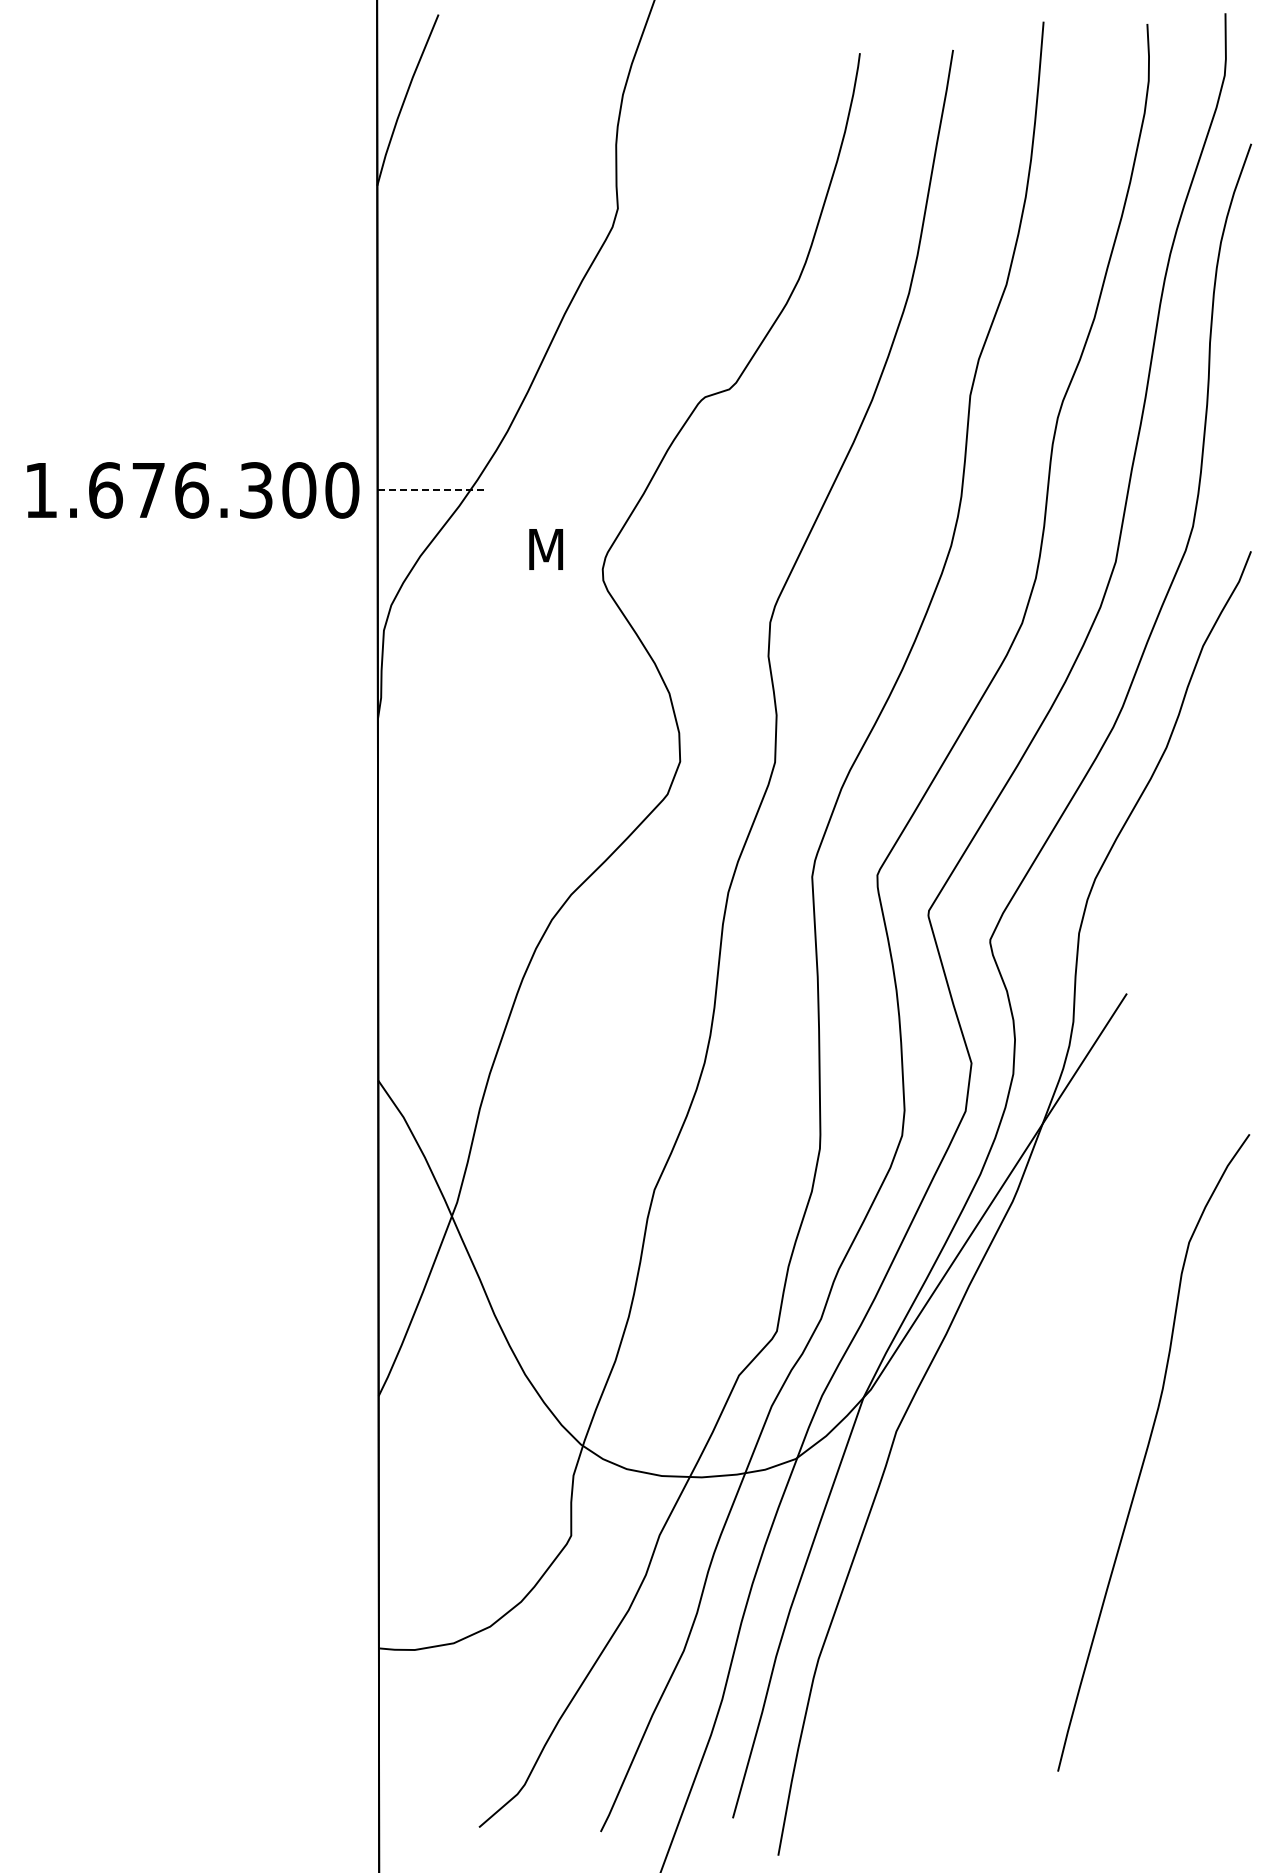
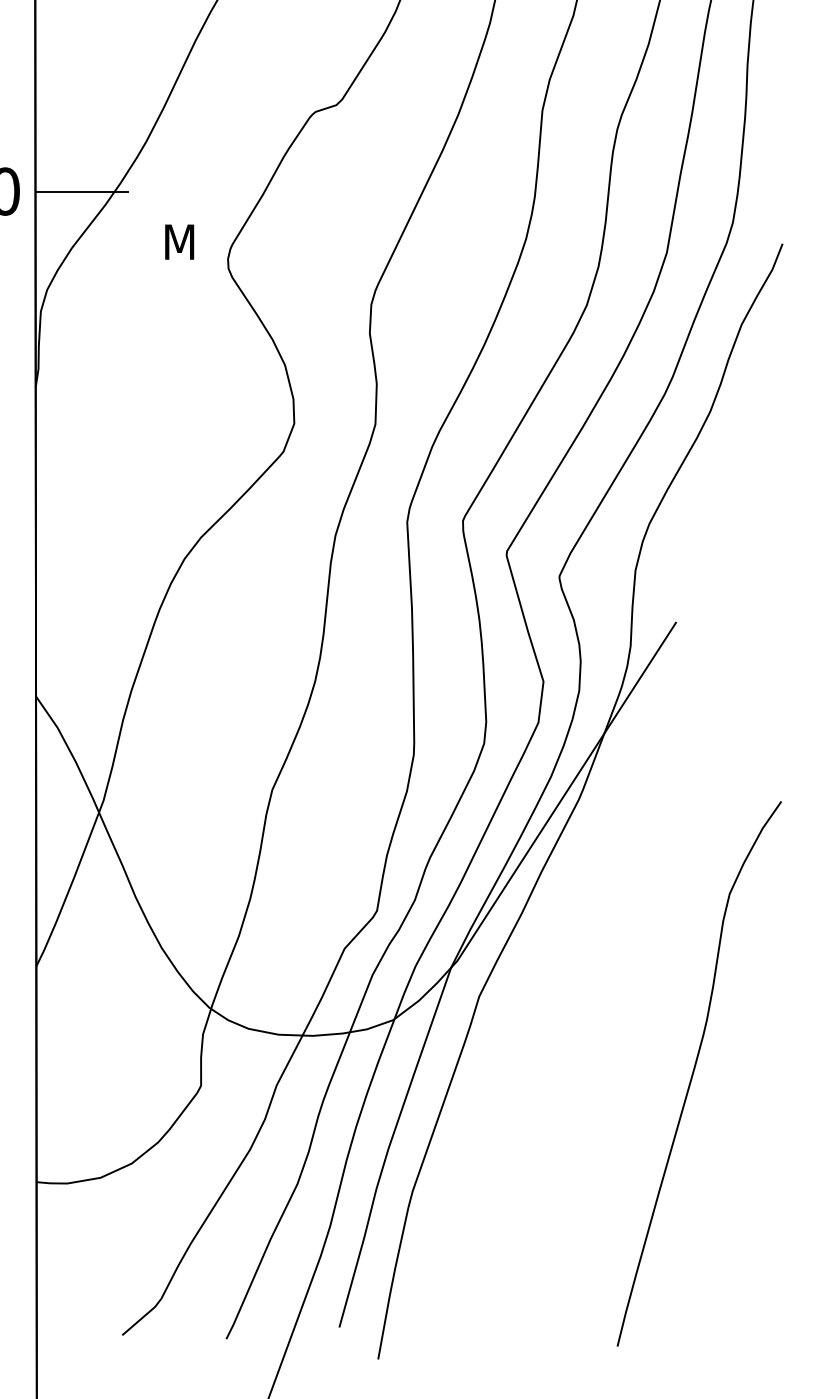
line: (432, 490) -> (82, 191), dashed -> solid
curve: (1147, 1452) -> (694, 1073), moved

